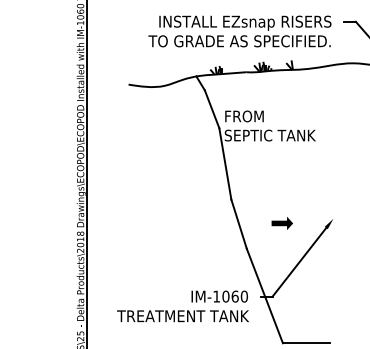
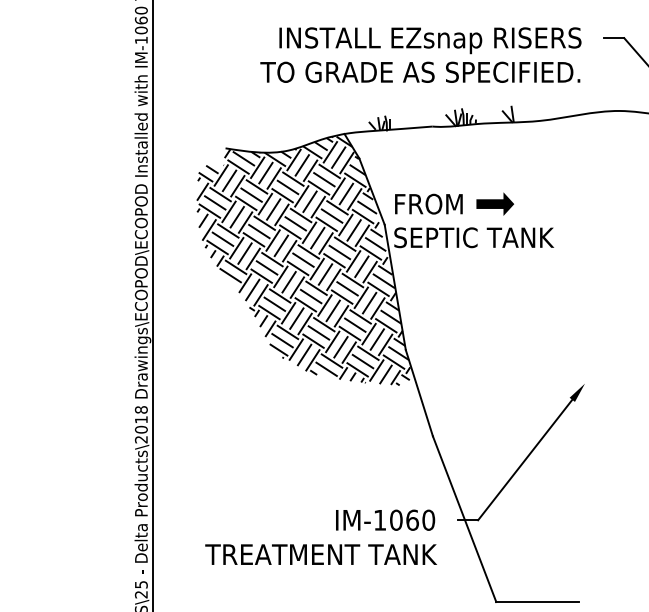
hatch: (172, 148) -> (302, 260), added
part: (281, 223) -> (493, 204), moved

